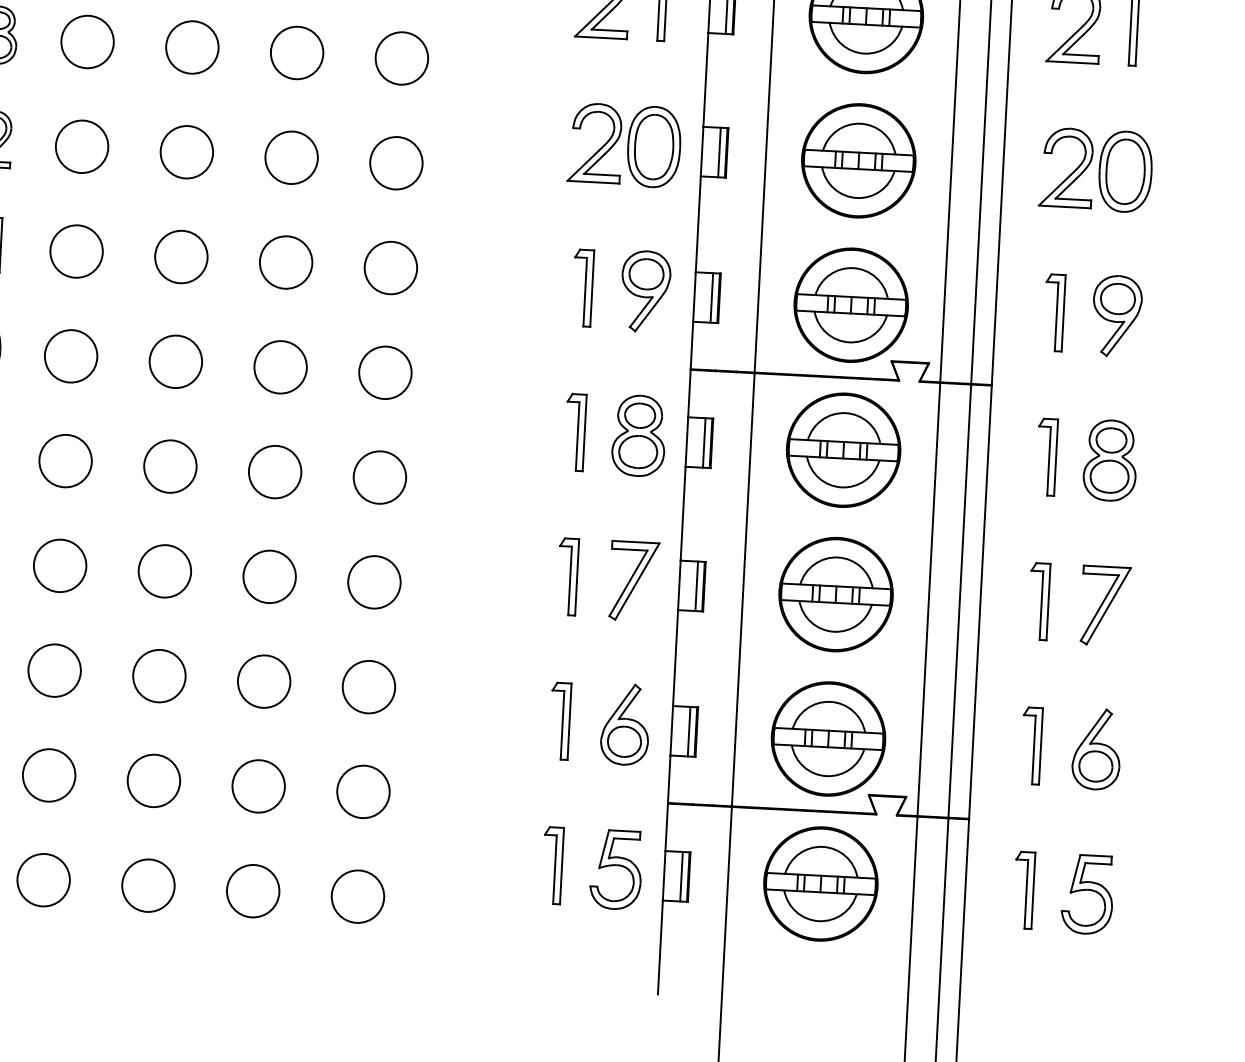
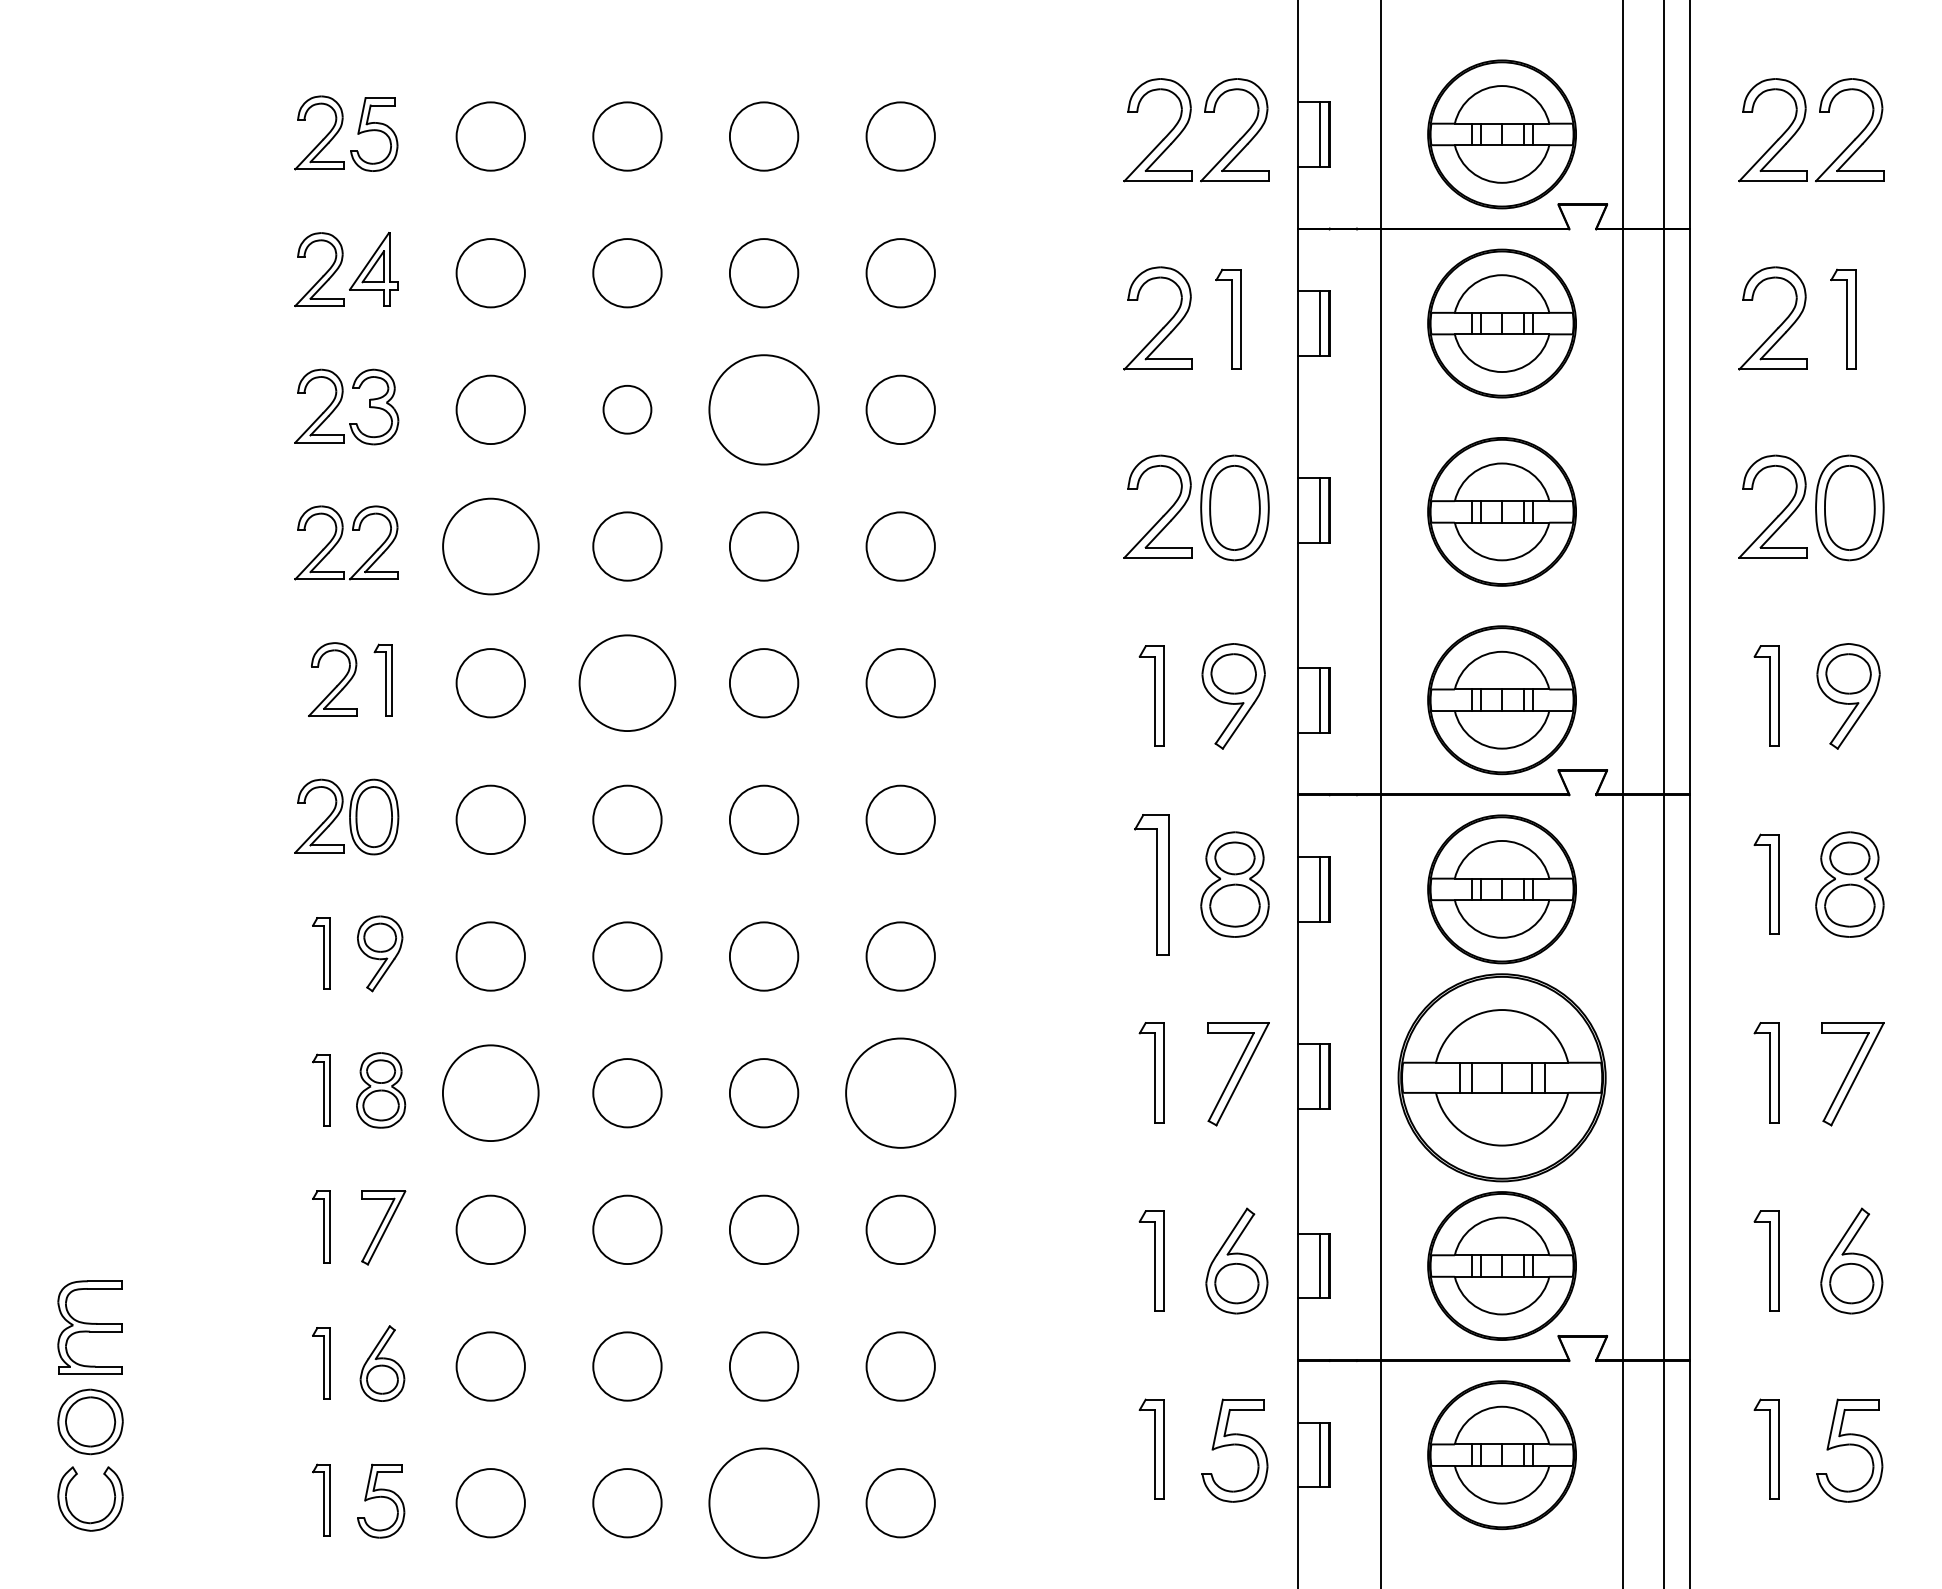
circle: (192, 47) -> (627, 409), size x0.7
circle: (296, 52) -> (763, 409), size x1.6
circle: (81, 146) -> (490, 546), size x1.4
circle: (181, 257) -> (627, 683), size x1.4
part: (575, 431) -> (1151, 883), size x1.4
circle: (59, 566) -> (490, 1093), size x1.4
circle: (374, 582) -> (900, 1093), size x1.6
part: (835, 594) -> (1501, 1077), size x1.4
circle: (252, 891) -> (763, 1503), size x1.6

